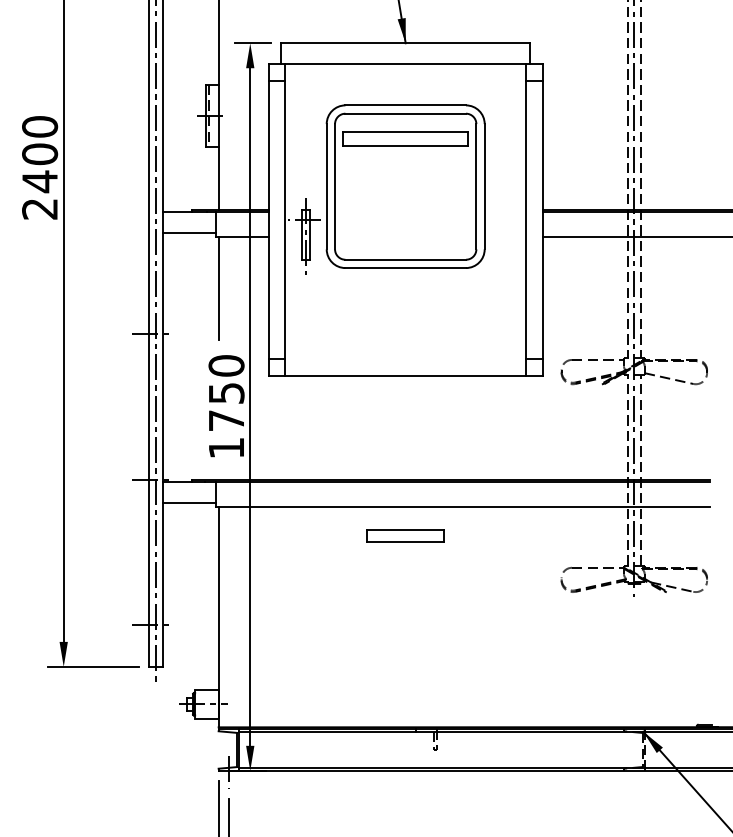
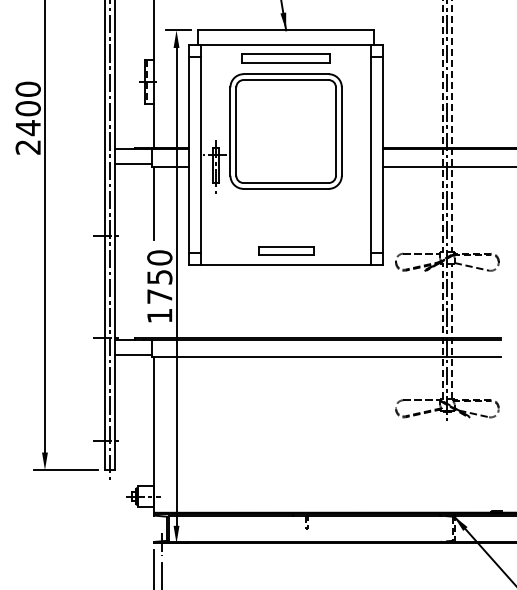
part: (405, 138) -> (286, 58), moved
part: (405, 535) -> (286, 250), moved

